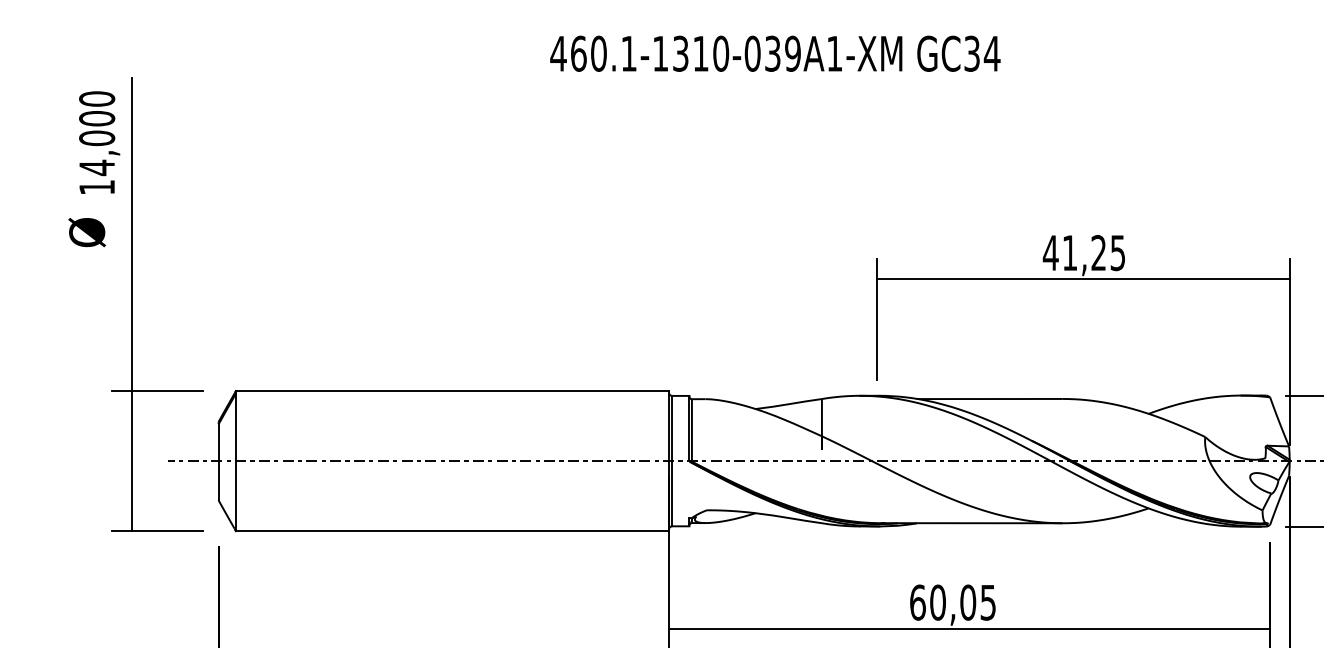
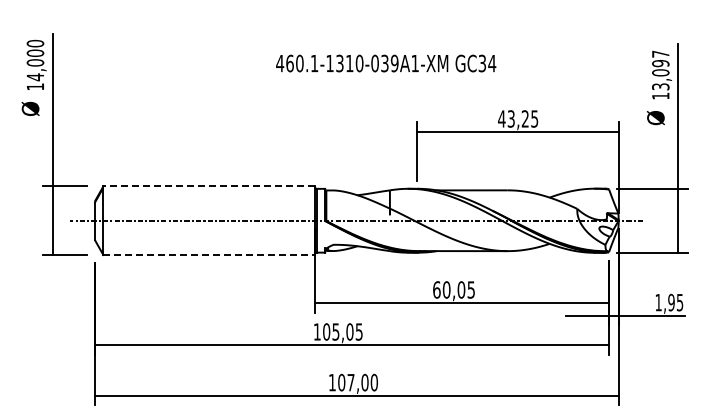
text: (776, 53) -> (386, 63), moved
text: (1068, 252) -> (510, 118), 41,25 -> 43,25
line: (452, 391) -> (209, 186), solid -> dashed
line: (452, 532) -> (209, 255), solid -> dashed

